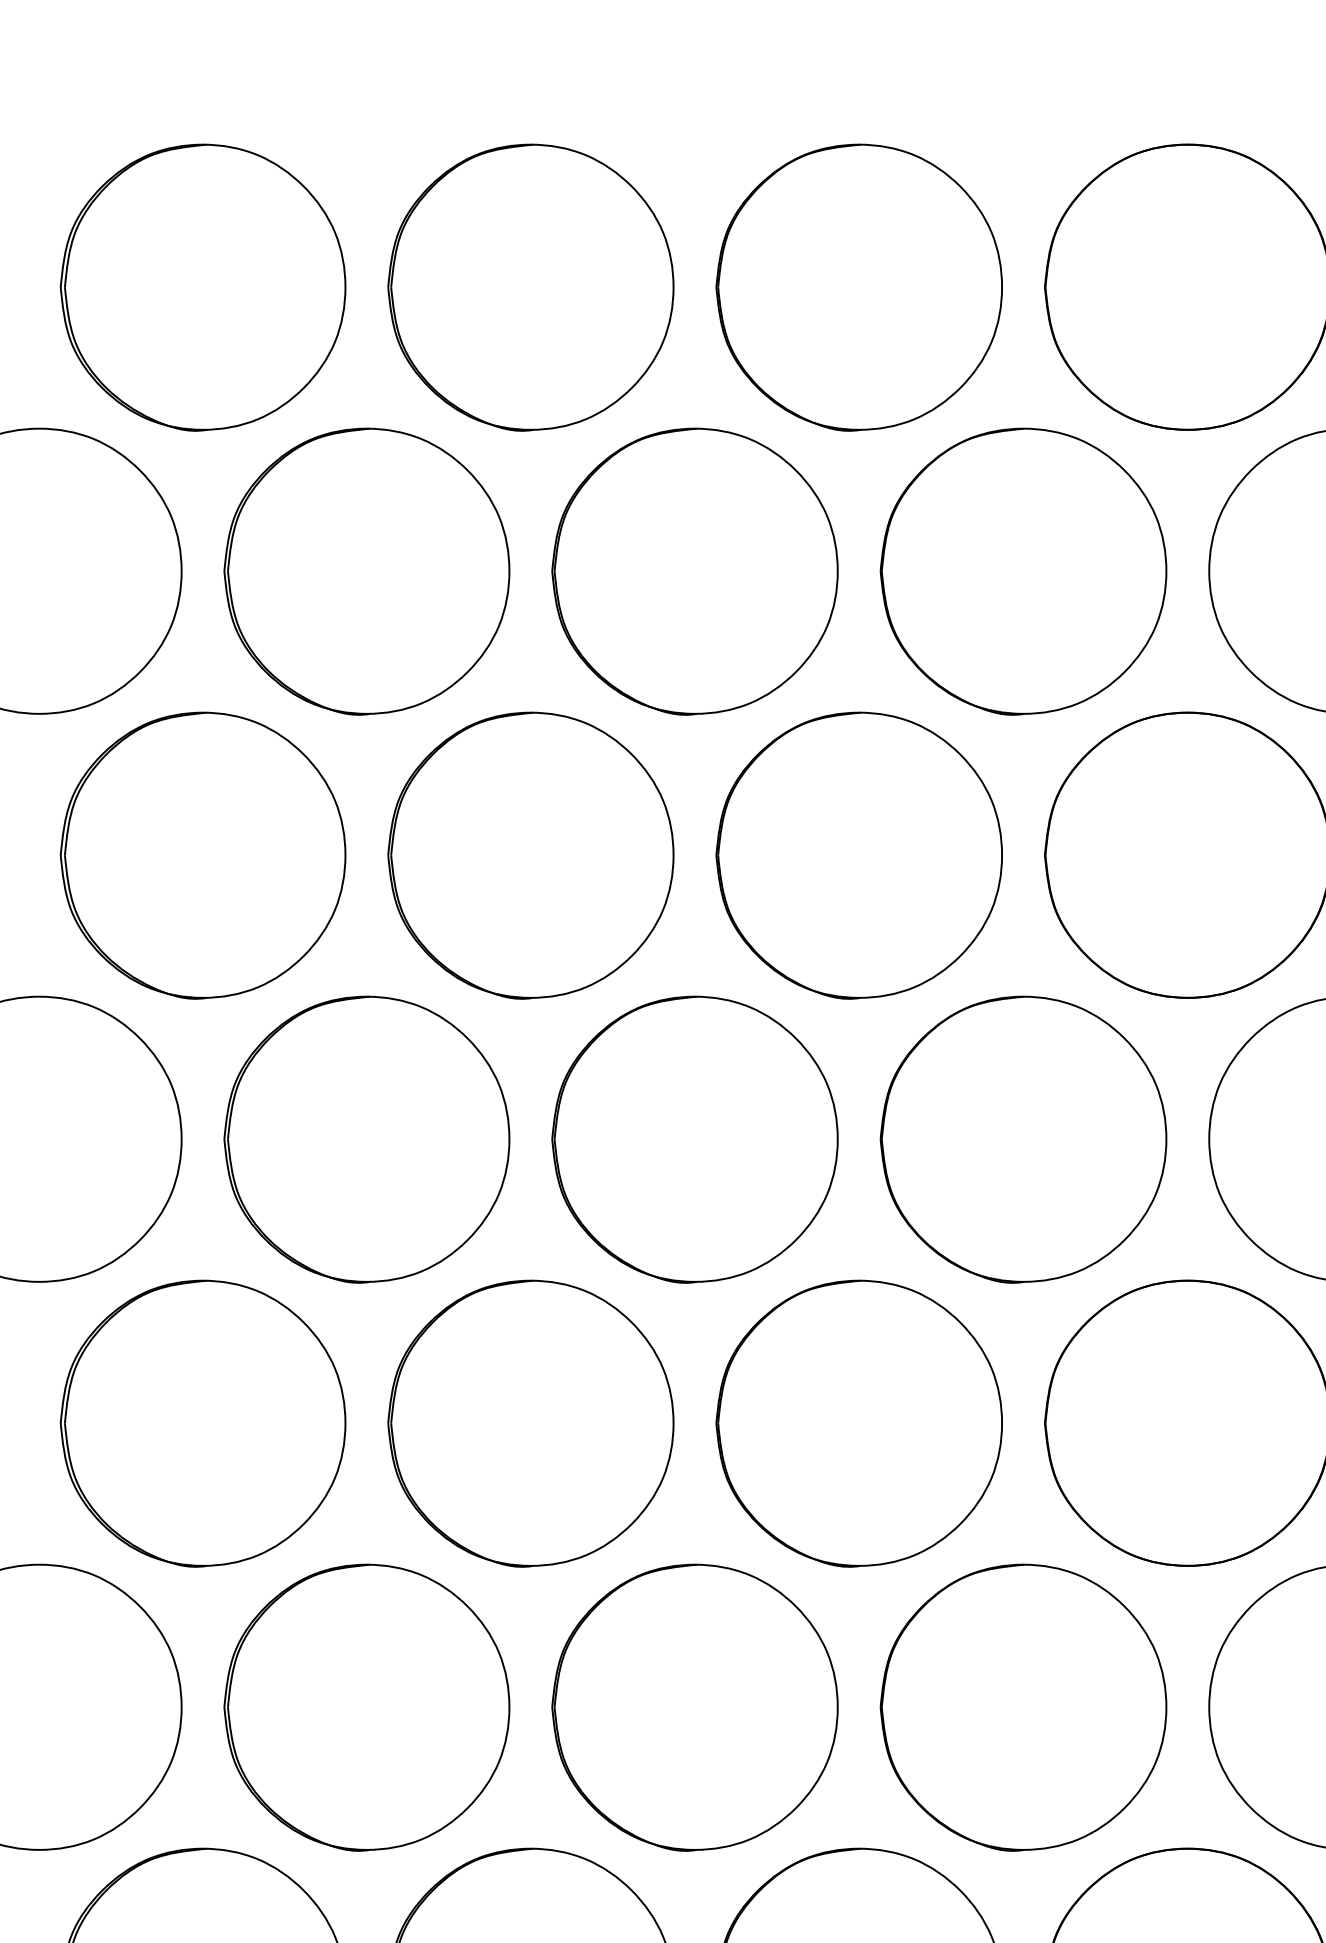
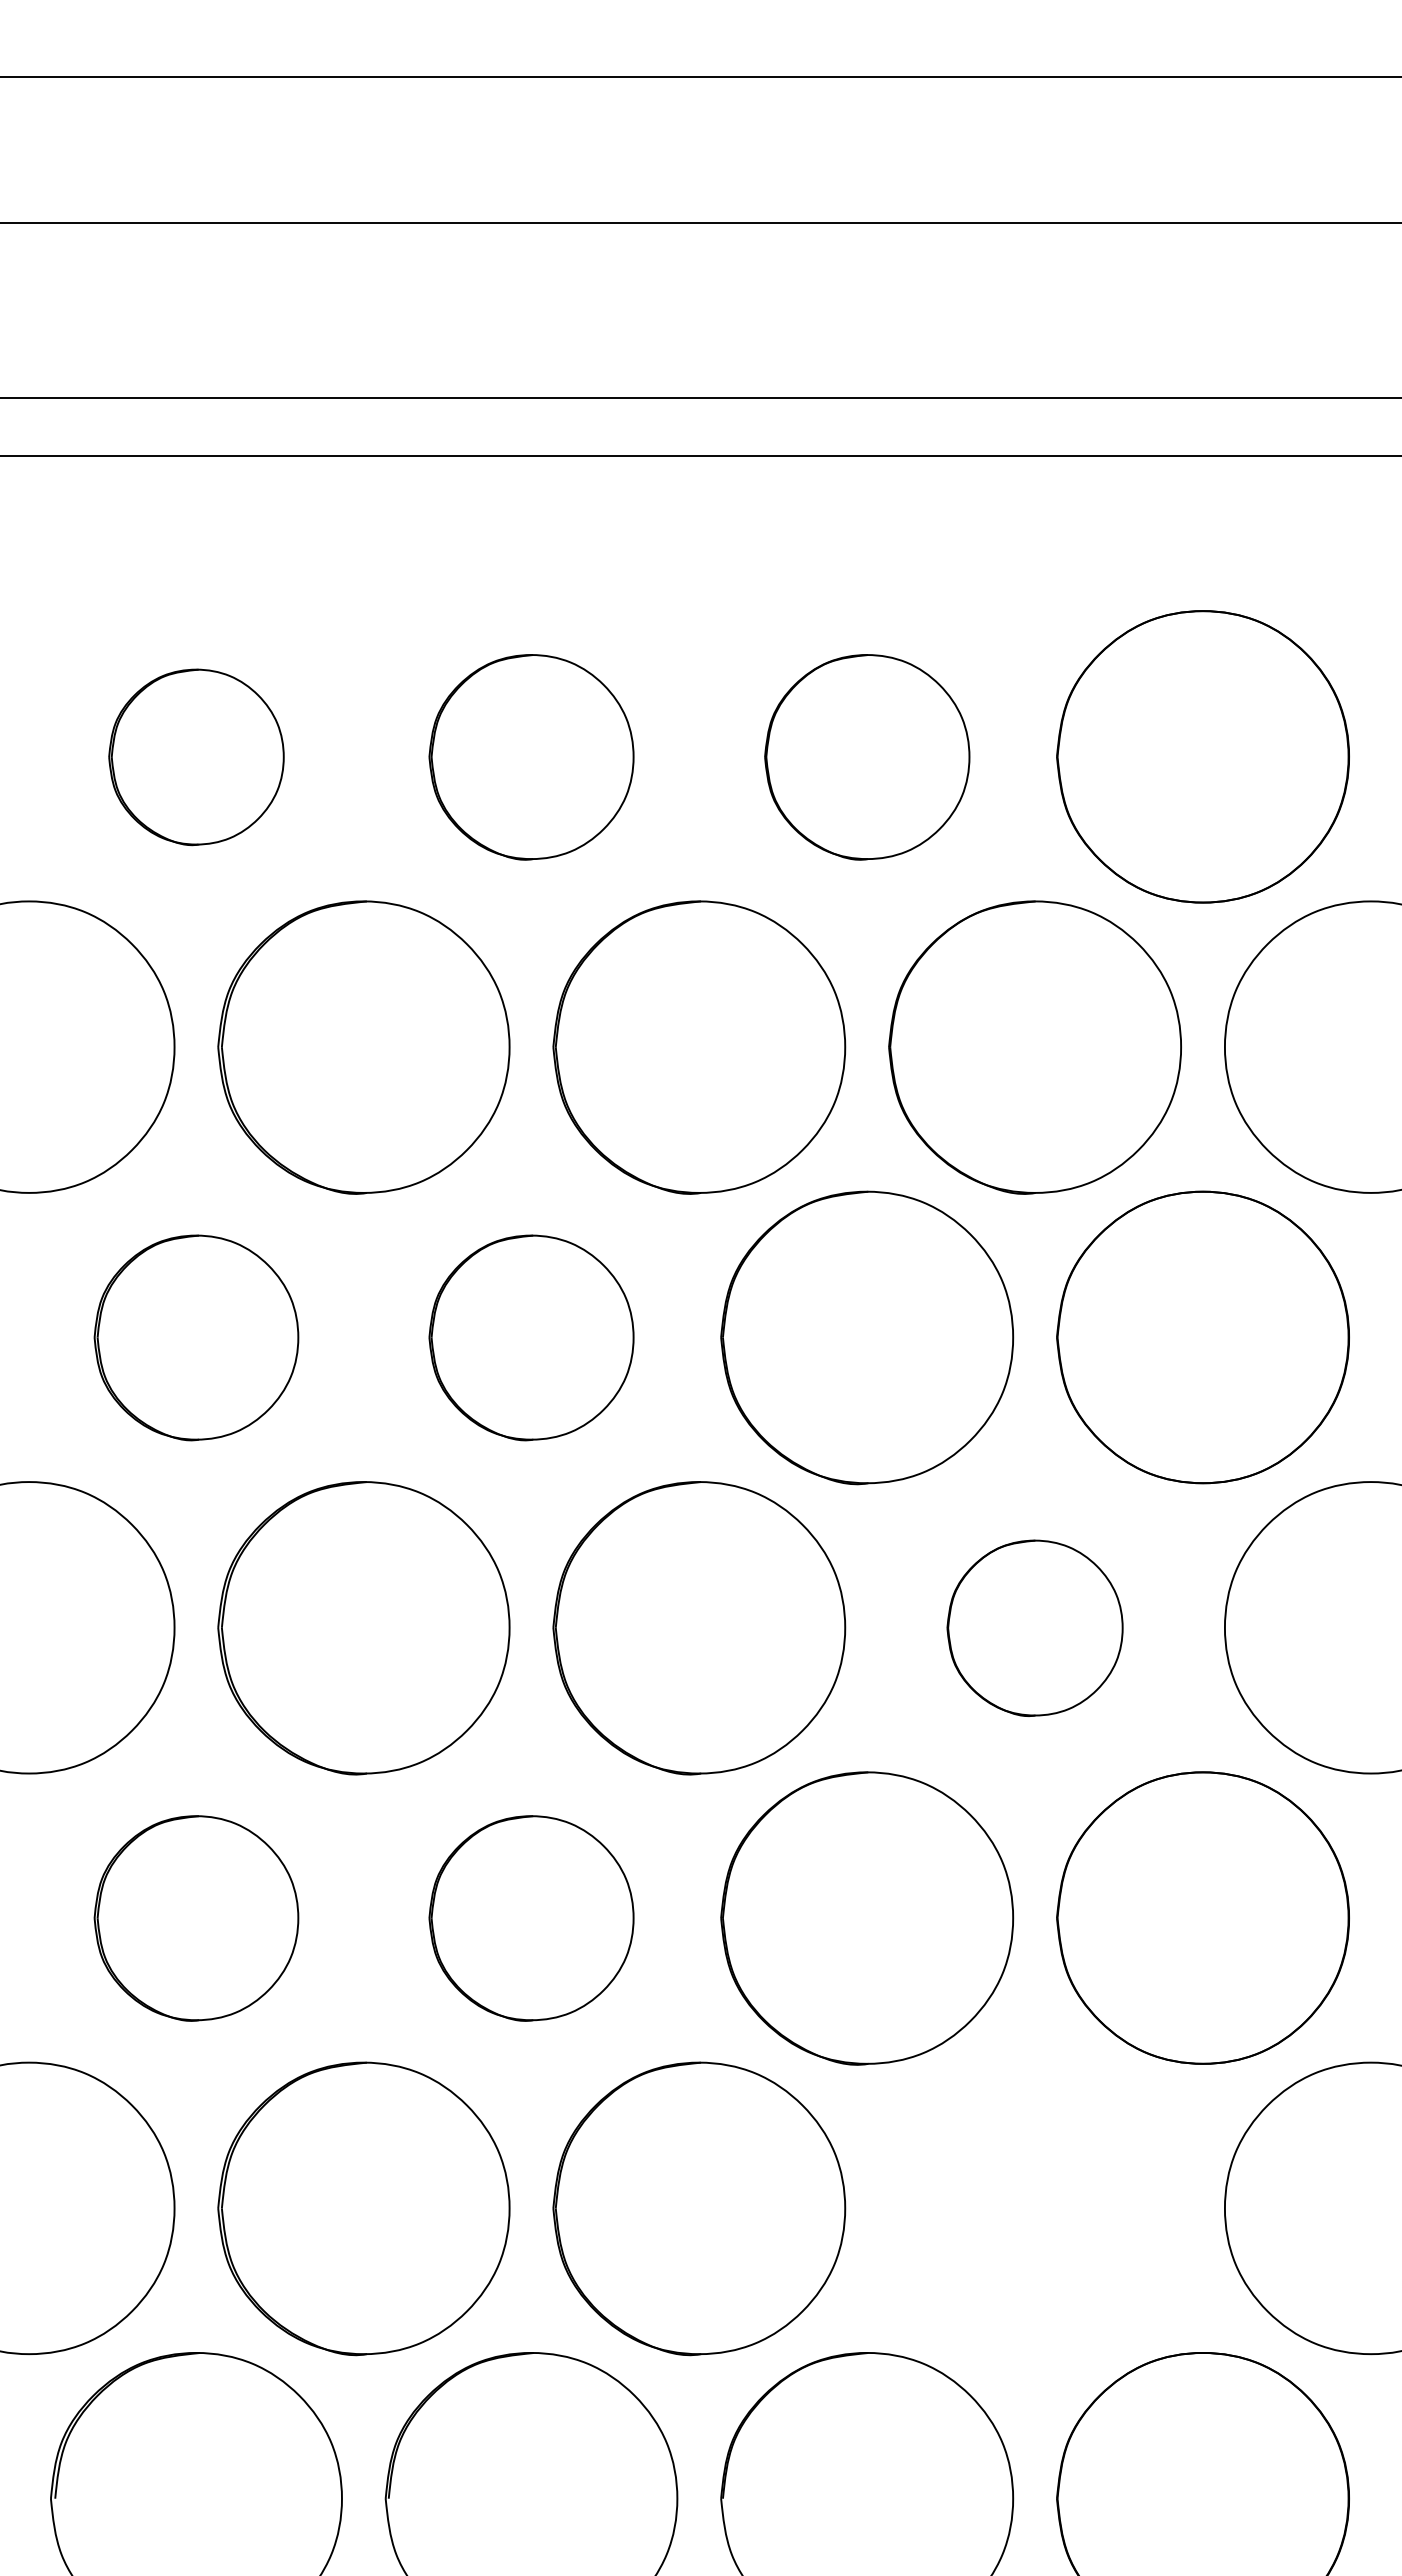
part: (203, 287) -> (196, 757), size x0.6
part: (530, 287) -> (531, 757), size x0.7
part: (859, 287) -> (867, 757), size x0.7
part: (203, 855) -> (196, 1337), size x0.7
part: (530, 855) -> (531, 1337), size x0.7
part: (1022, 1139) -> (1034, 1628), size x0.6
part: (203, 1423) -> (196, 1918), size x0.7
part: (530, 1423) -> (531, 1918), size x0.7
part: (1022, 1707) -> (1034, 2208), removed

